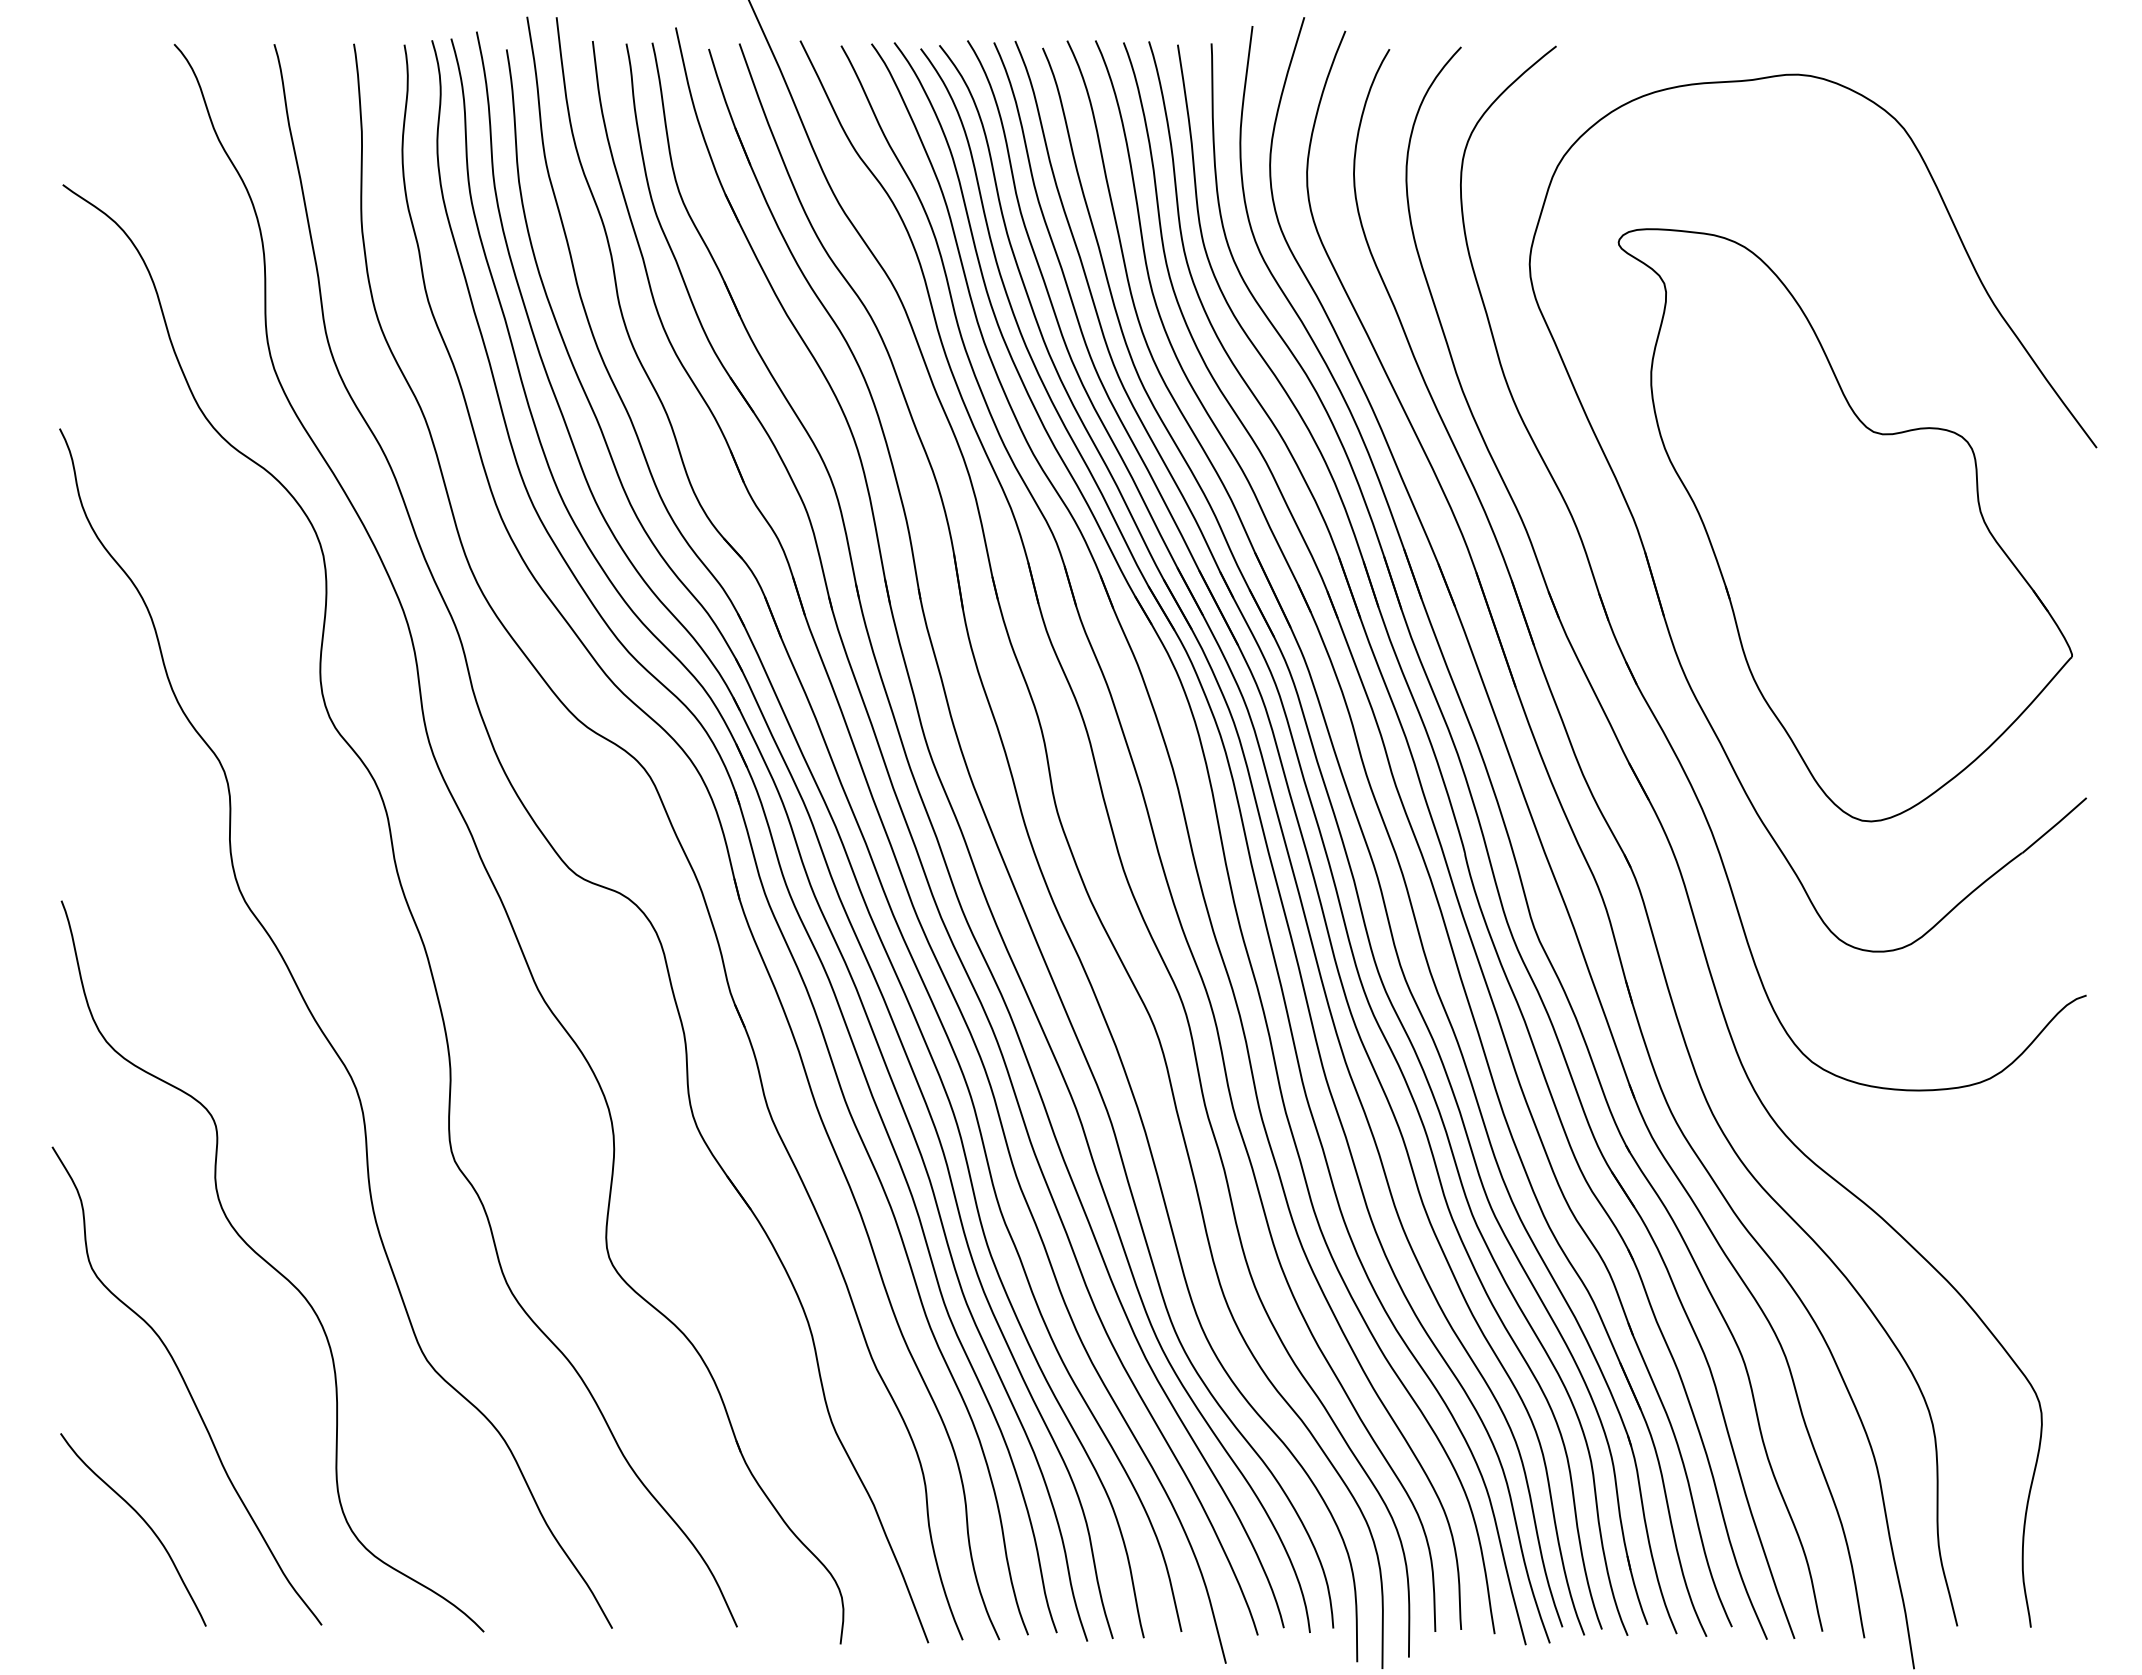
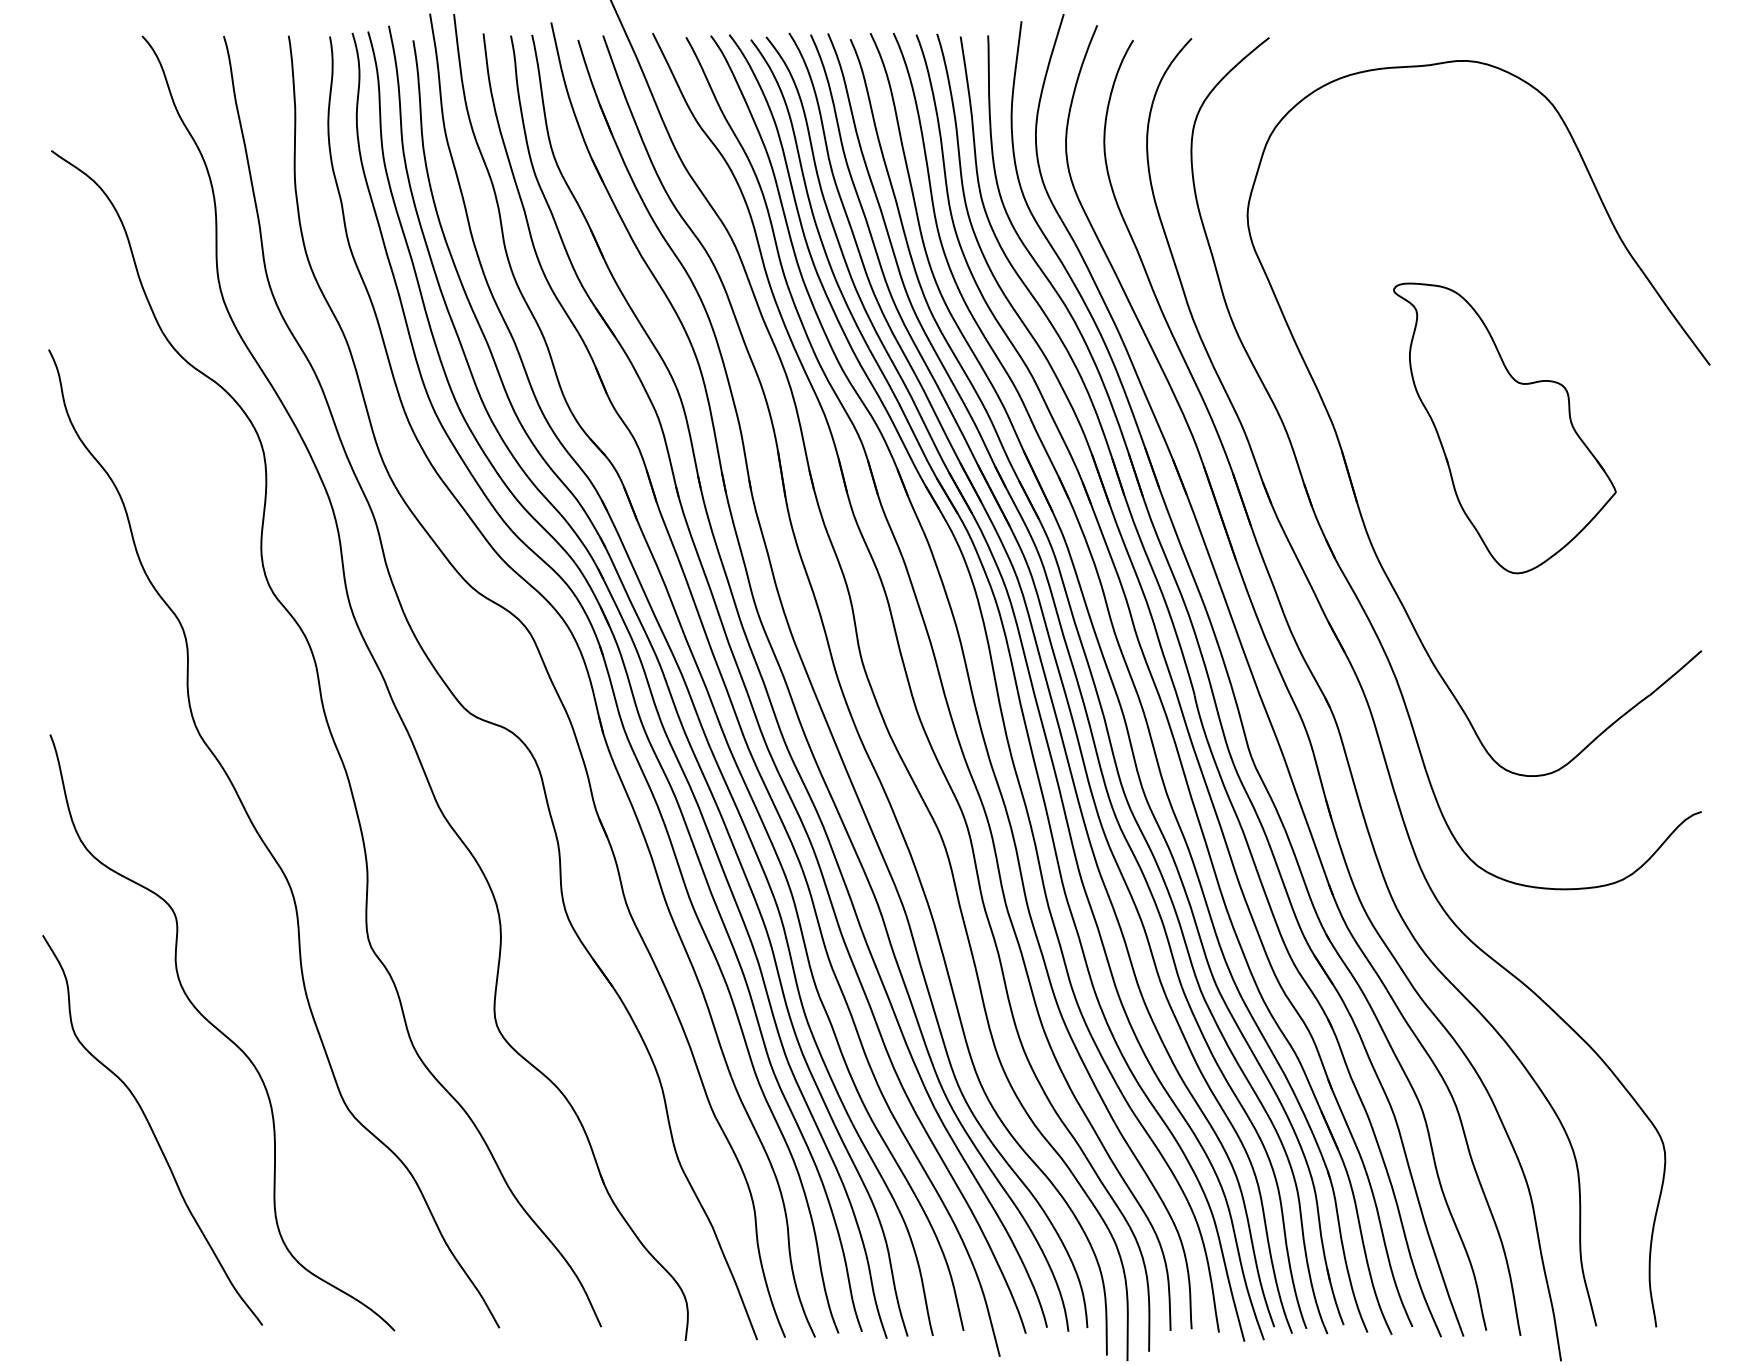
part: (1844, 525) -> (1504, 428), size x0.6
curve: (143, 1521) -> (117, 1240), removed

